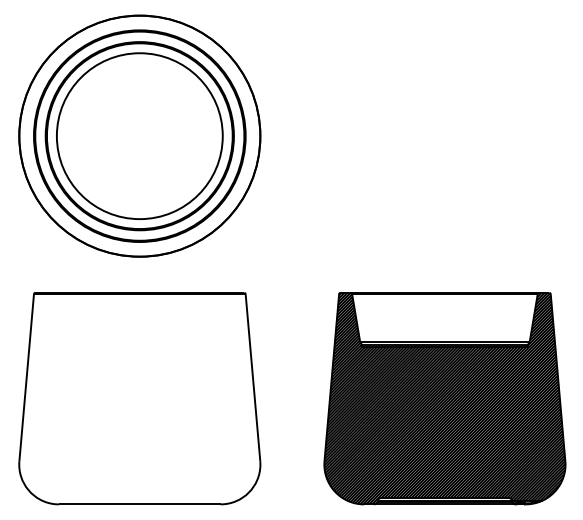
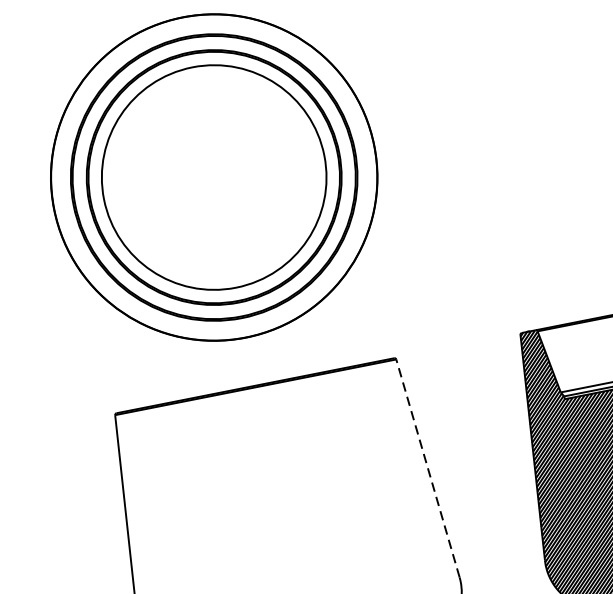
line: (252, 377) -> (427, 468), solid -> dashed

